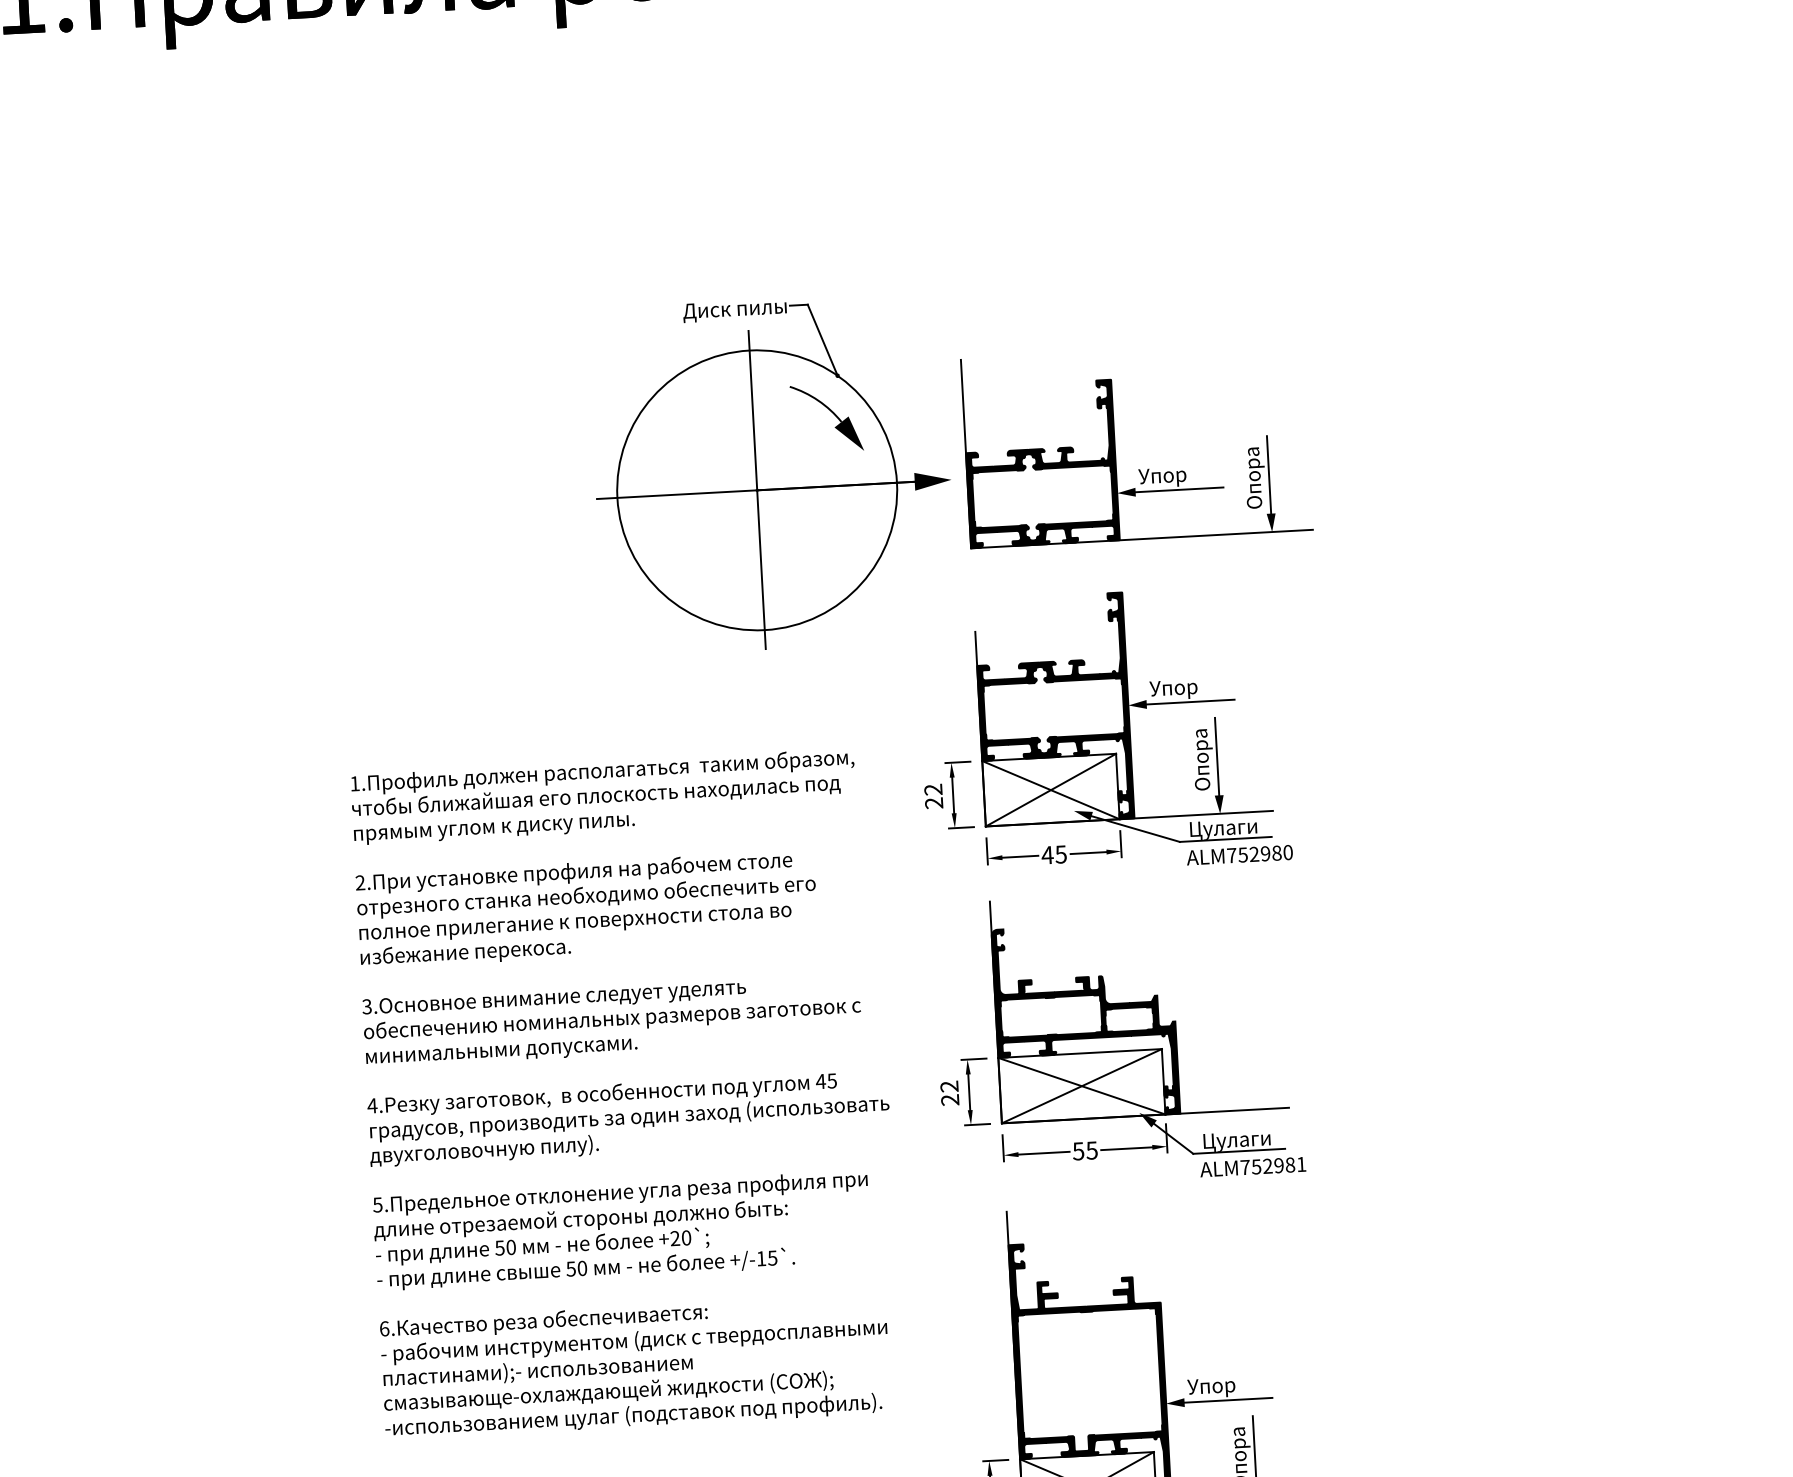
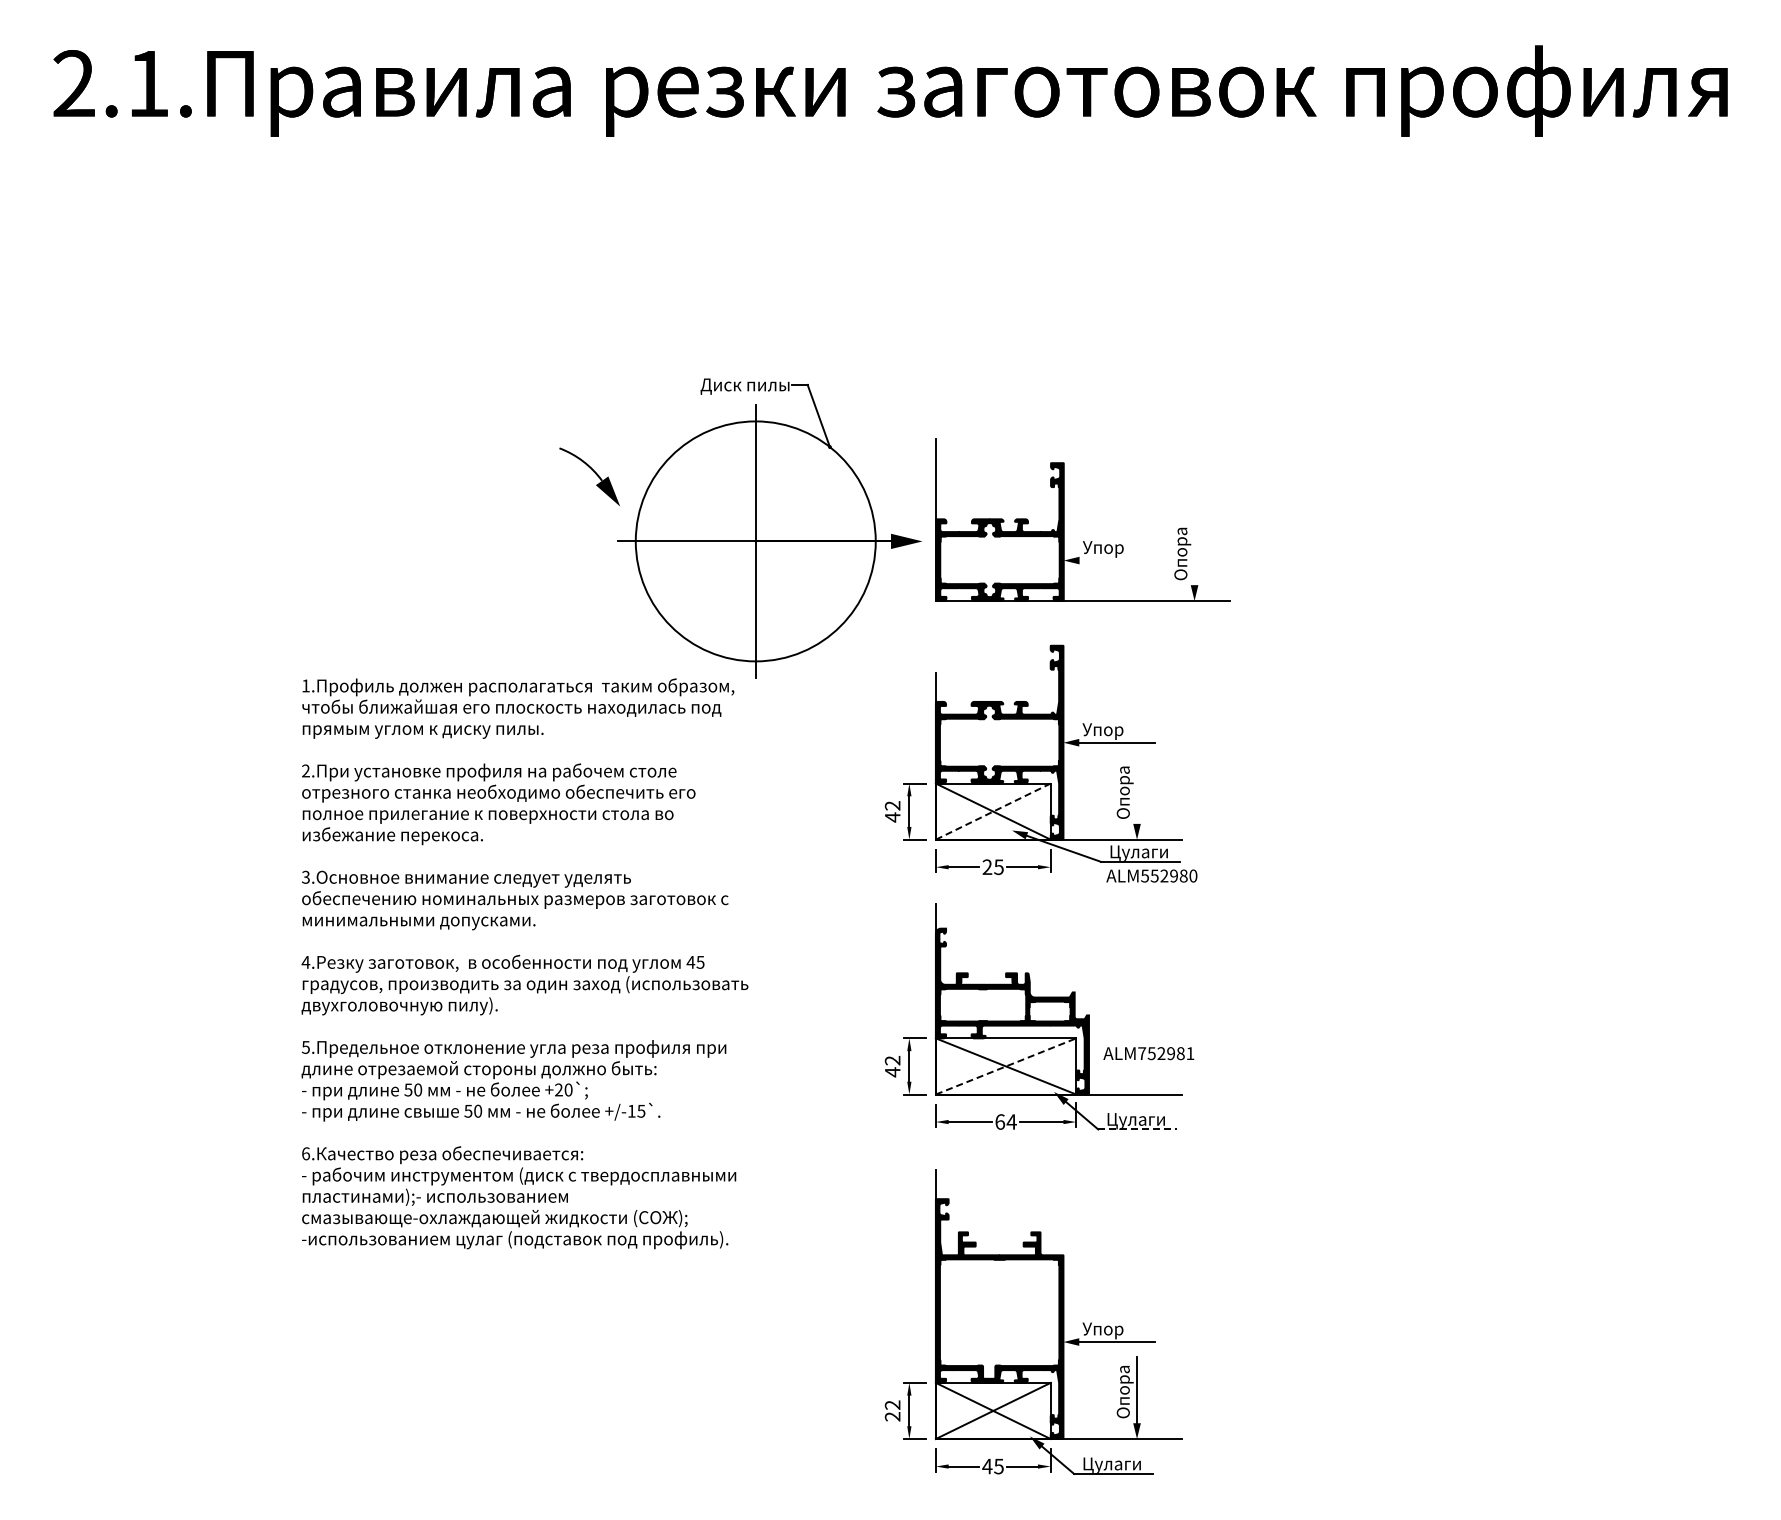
part: (826, 417) -> (589, 476), moved
line: (1268, 474) -> (1194, 551), removed
line: (1178, 489) -> (1116, 560), removed
line: (1217, 756) -> (1137, 790), removed
line: (1051, 789) -> (993, 811), solid -> dashed
text: (933, 803) -> (892, 817), 22 -> 42
text: (1047, 854) -> (987, 866), 45 -> 25
text: (1232, 854) -> (1145, 875), ALM752980 -> ALM552980
line: (1082, 1086) -> (1006, 1066), solid -> dashed
text: (627, 1093) -> (524, 963), moved
text: (949, 1100) -> (892, 1072), 22 -> 42
text: (1084, 1150) -> (1005, 1121), 55 -> 64
line: (1240, 1151) -> (1138, 1129), solid -> dashed
text: (1252, 1166) -> (1148, 1053), moved

